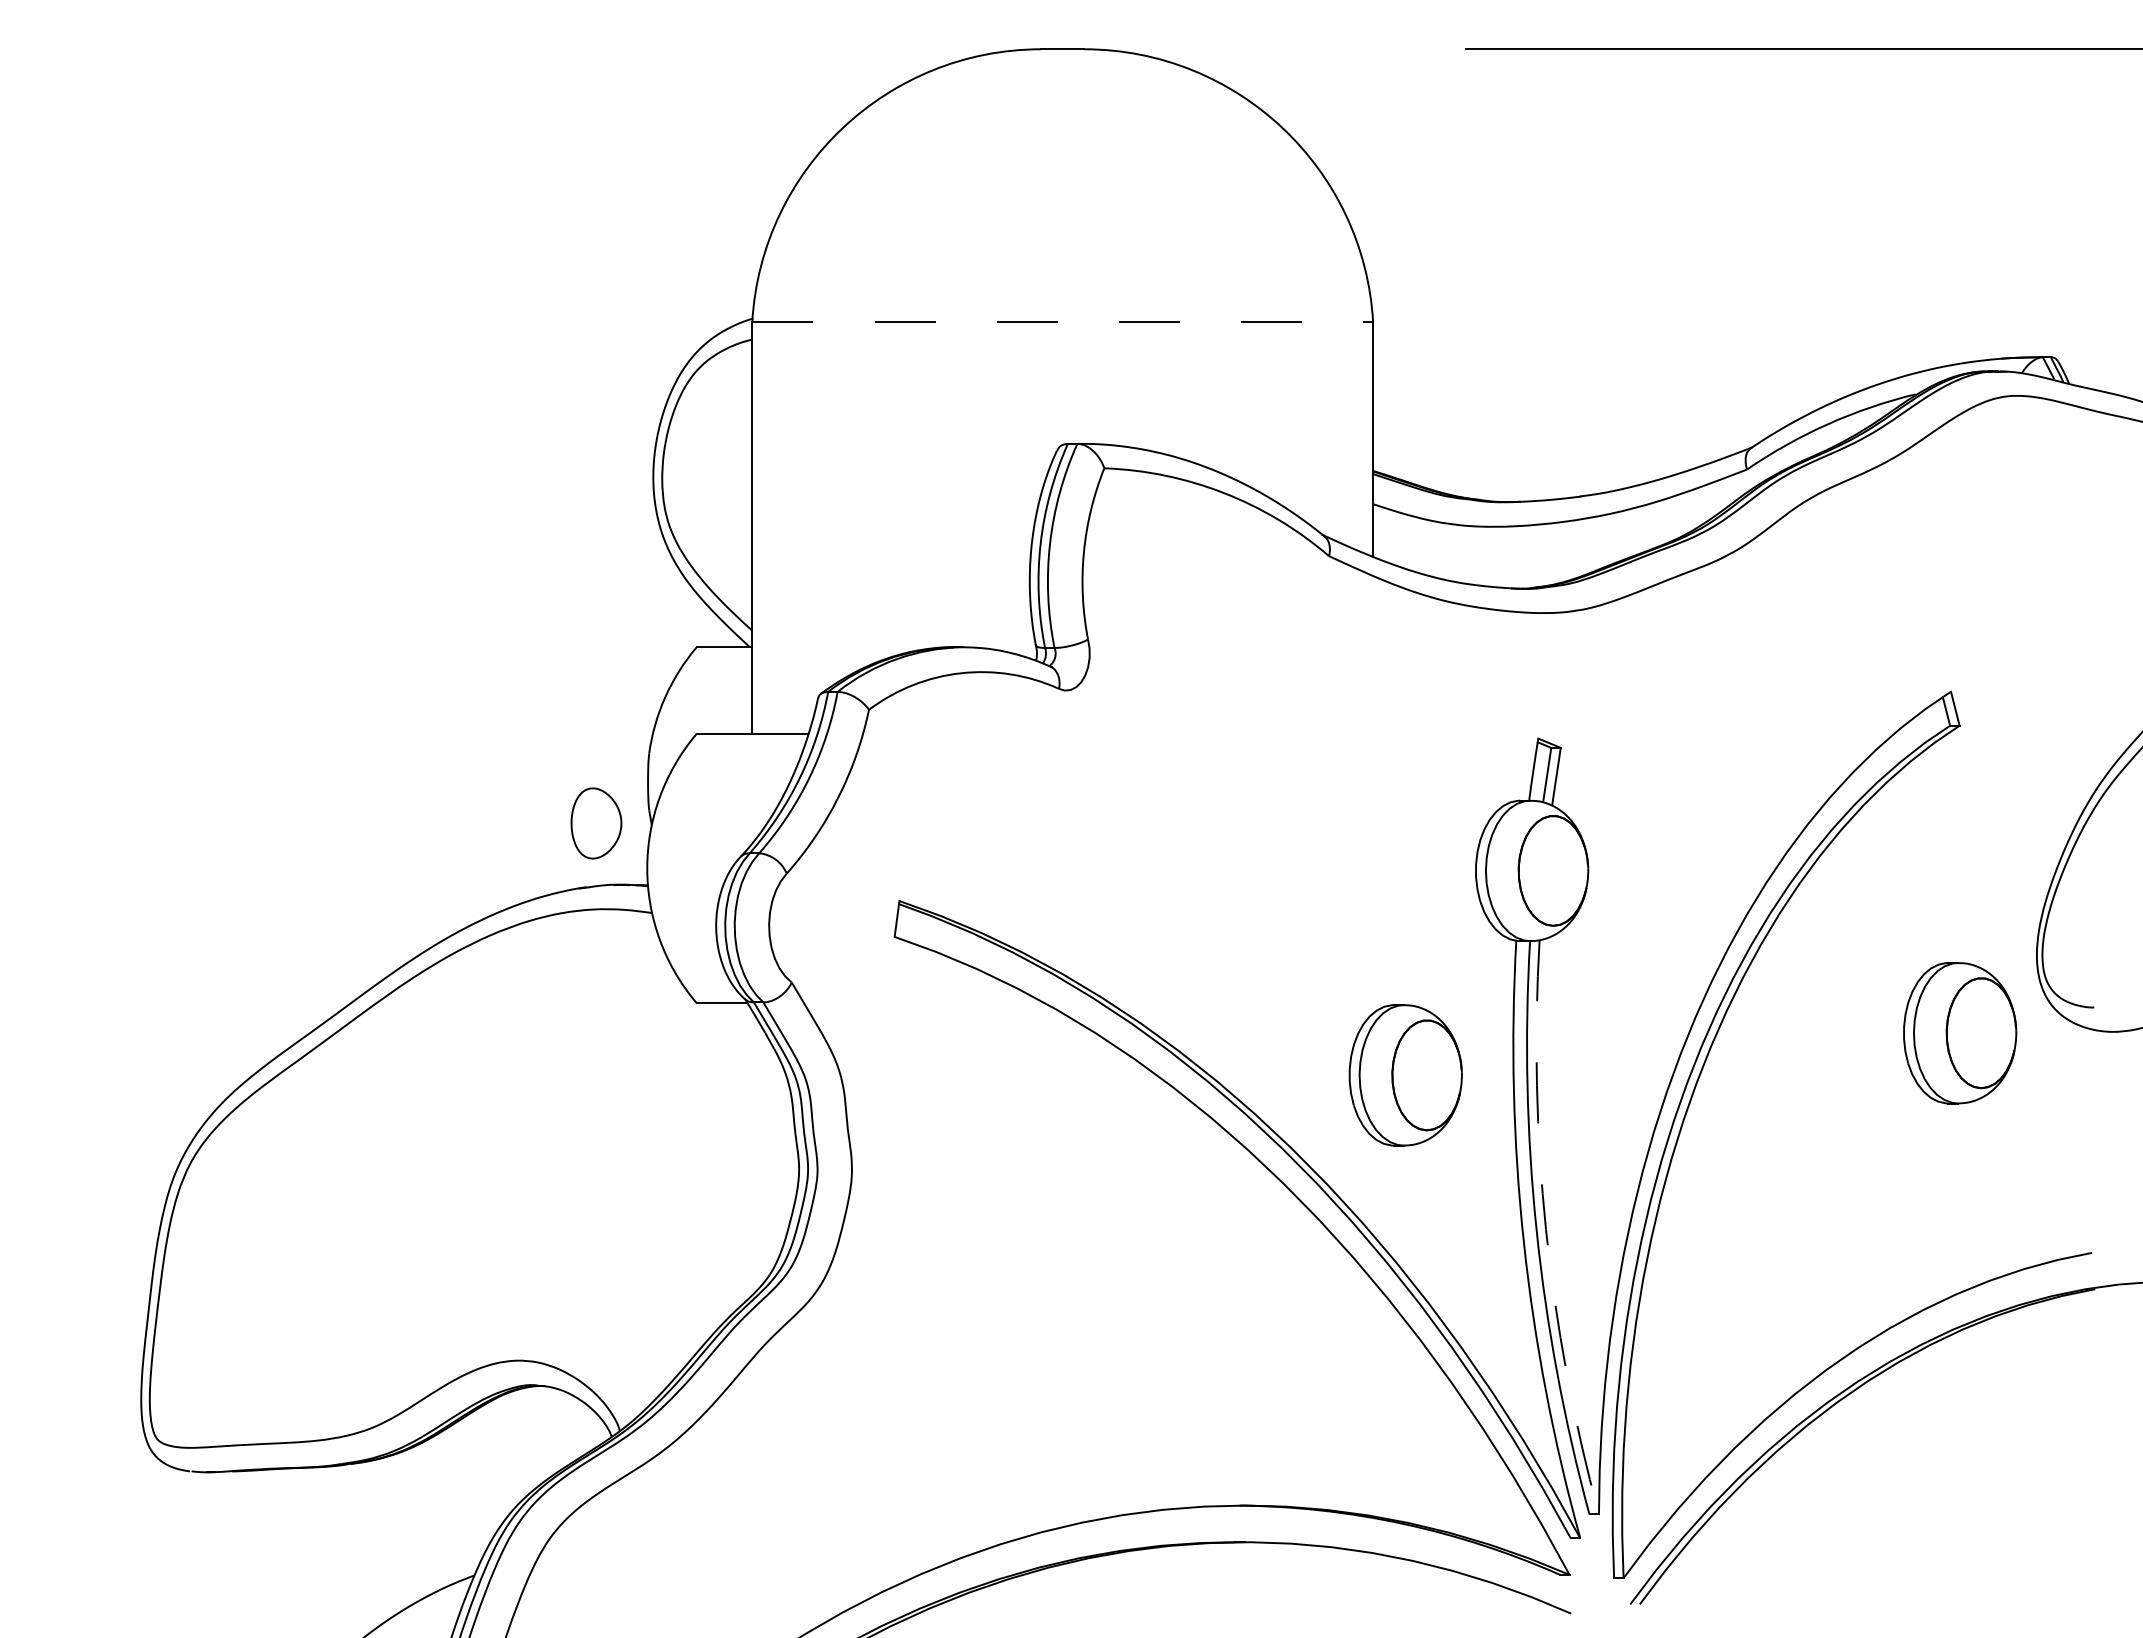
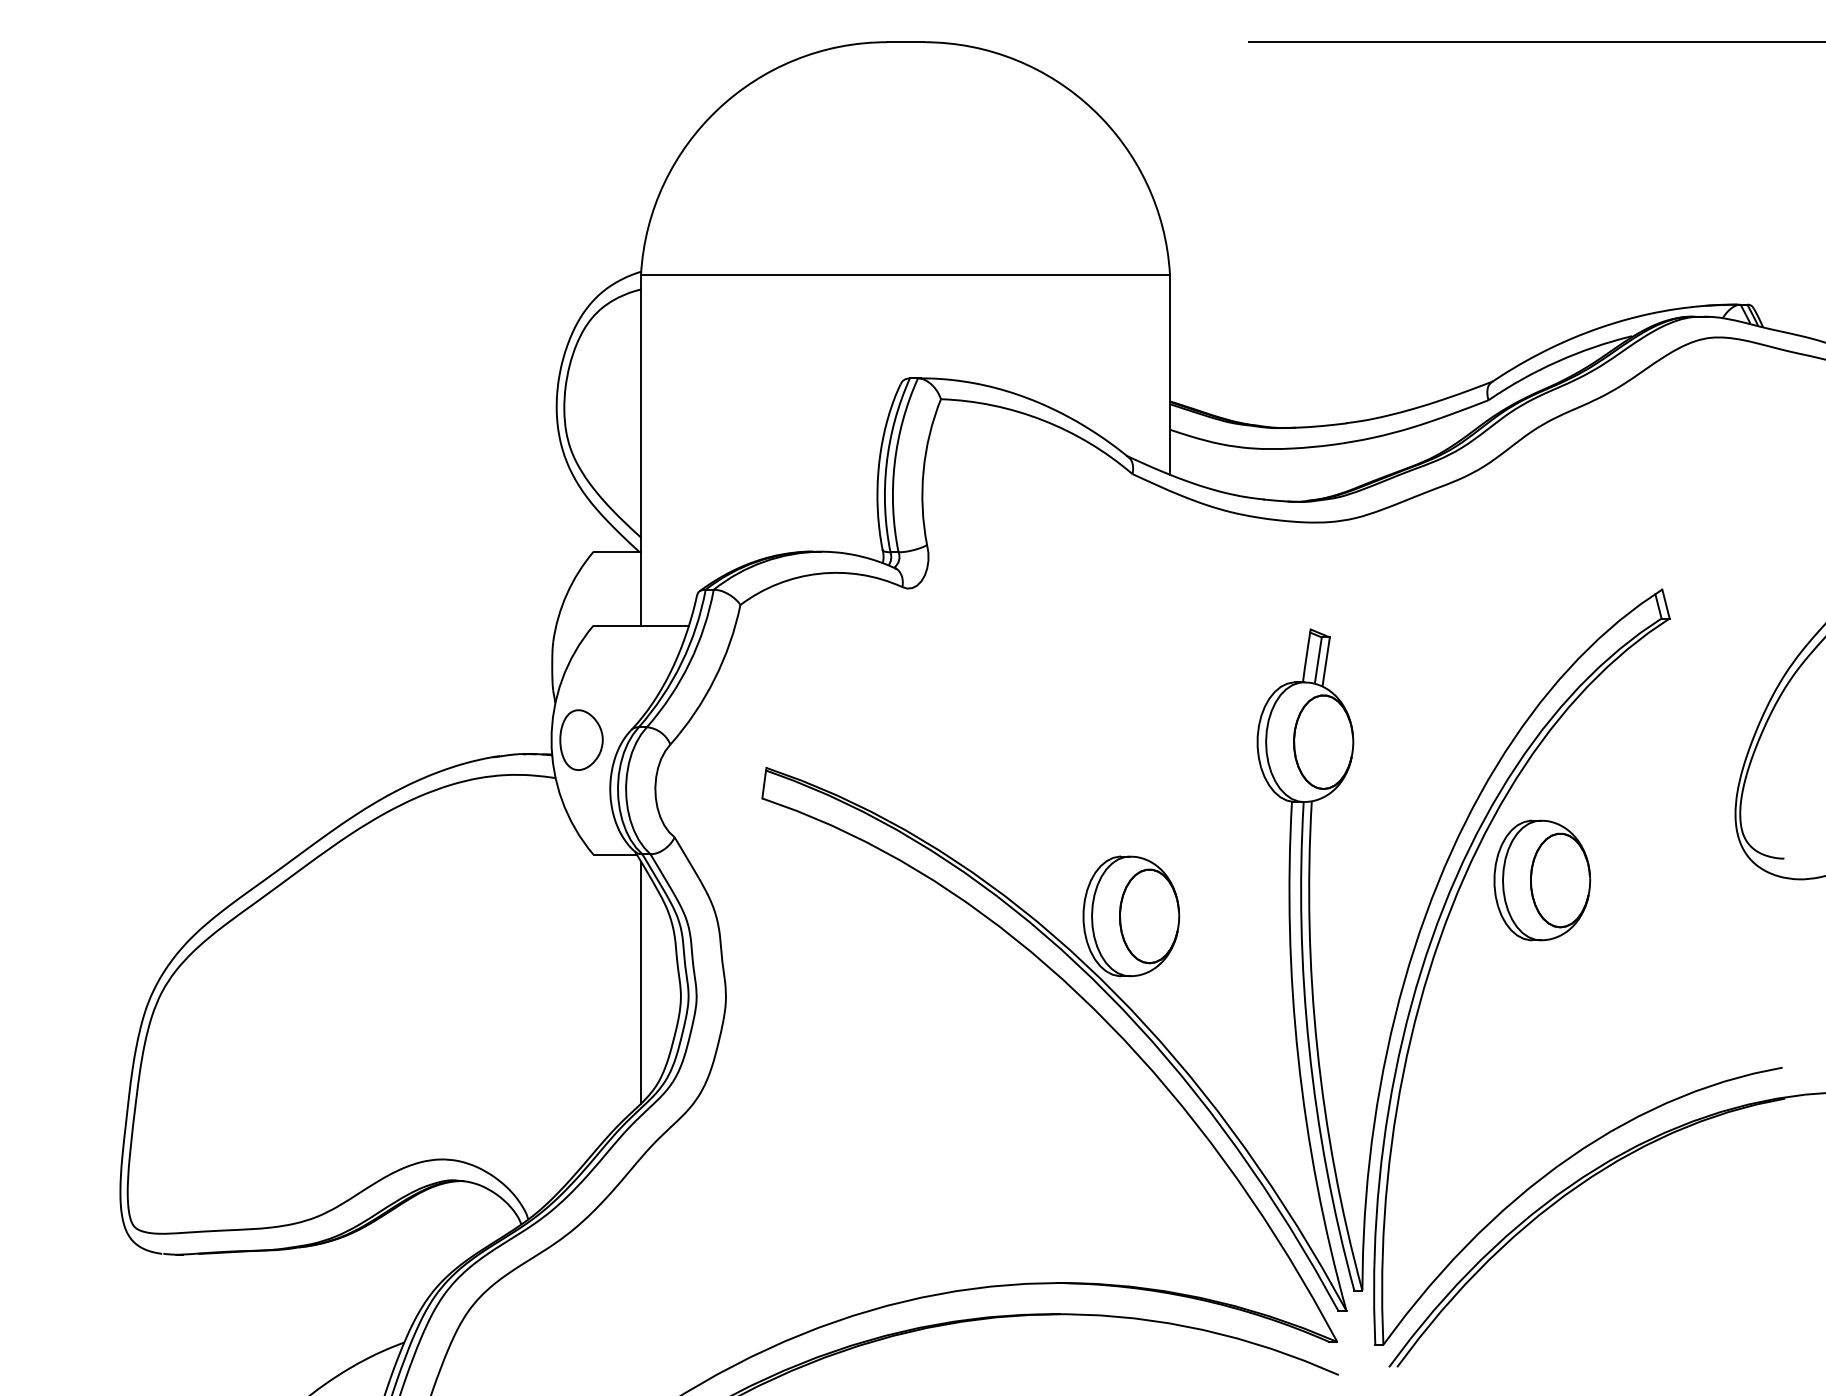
line: (1063, 321) -> (906, 274), dashed -> solid
part: (596, 823) -> (581, 740), moved
part: (1960, 1033) -> (1542, 880), moved
part: (1405, 1075) -> (1131, 916), moved
line: (752, 1153) -> (641, 982), added
arc: (1546, 1229) -> (1317, 1047), dashed -> solid

